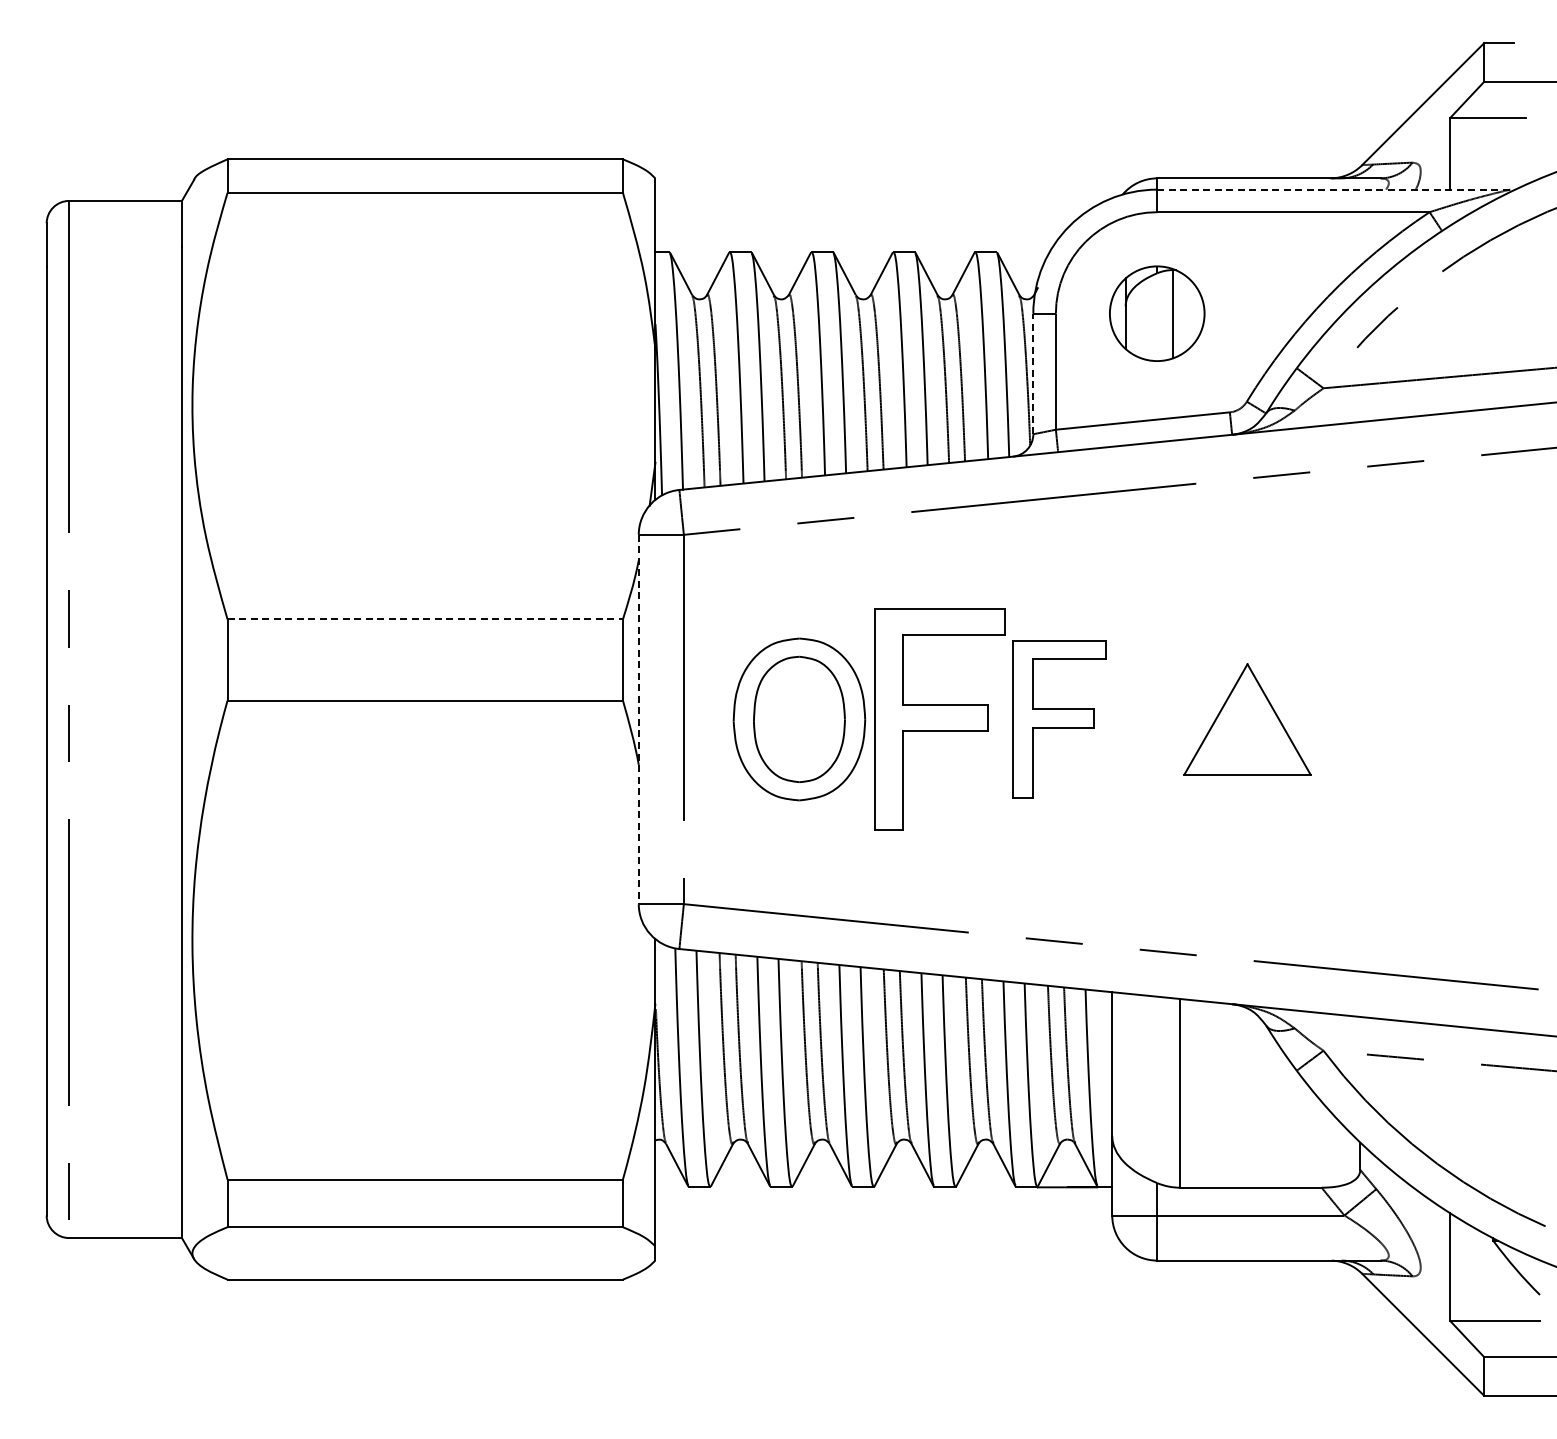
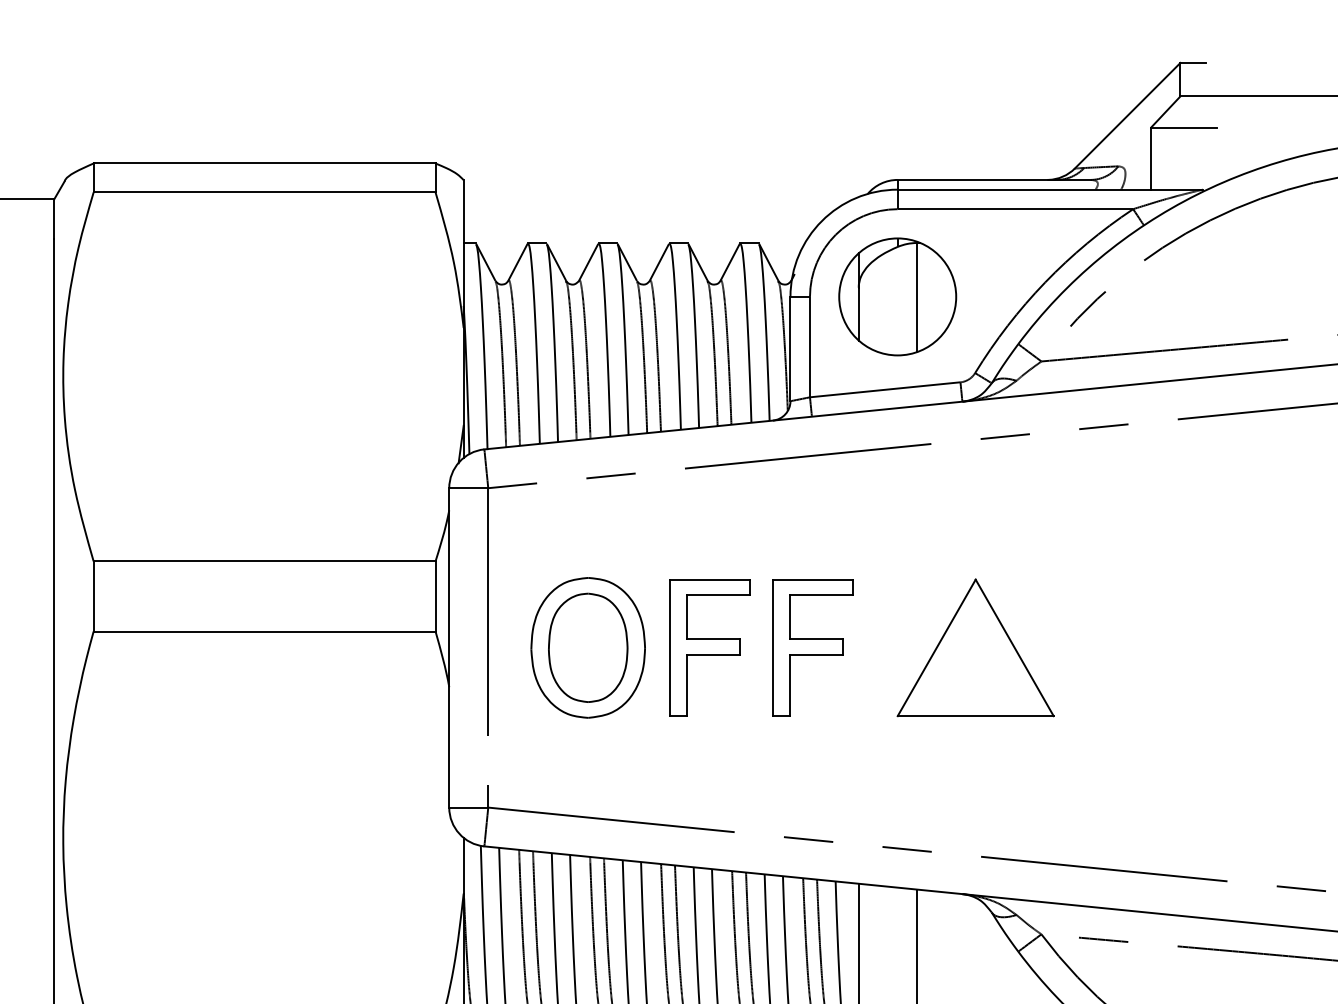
line: (1334, 189) -> (1050, 189), dashed -> solid
part: (1156, 313) -> (896, 296), size x1.43
line: (1033, 373) -> (790, 348), dashed -> solid
line: (425, 619) -> (264, 561), dashed -> solid
line: (638, 719) -> (449, 647), dashed -> solid
part: (940, 719) -> (710, 647), size x0.71
part: (1247, 719) -> (975, 647), size x1.43

